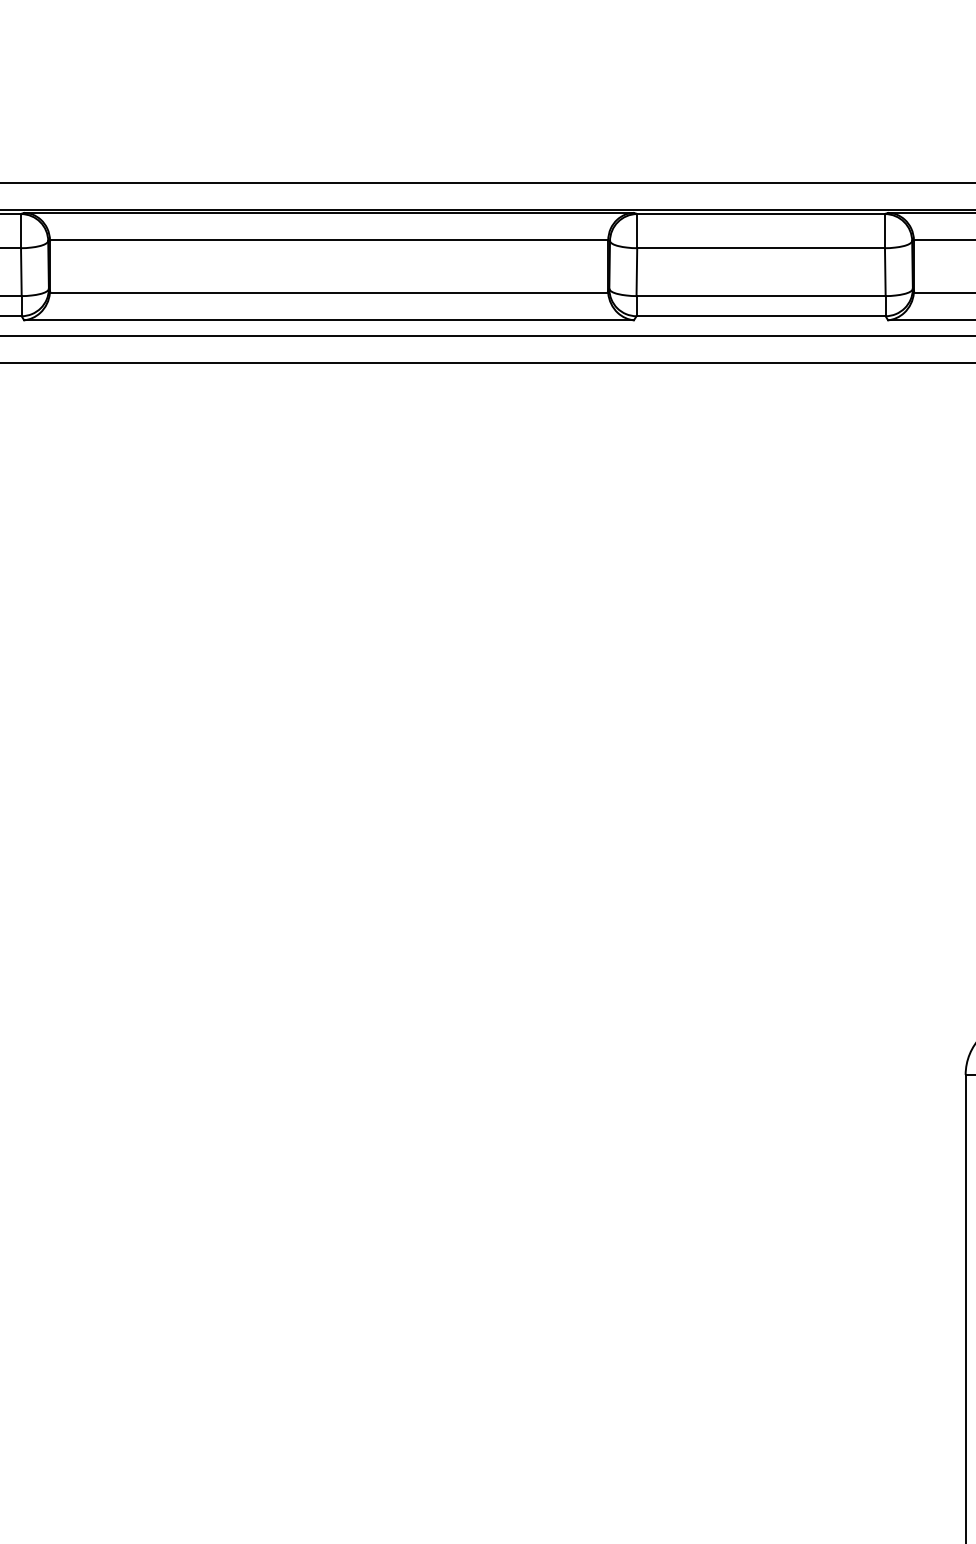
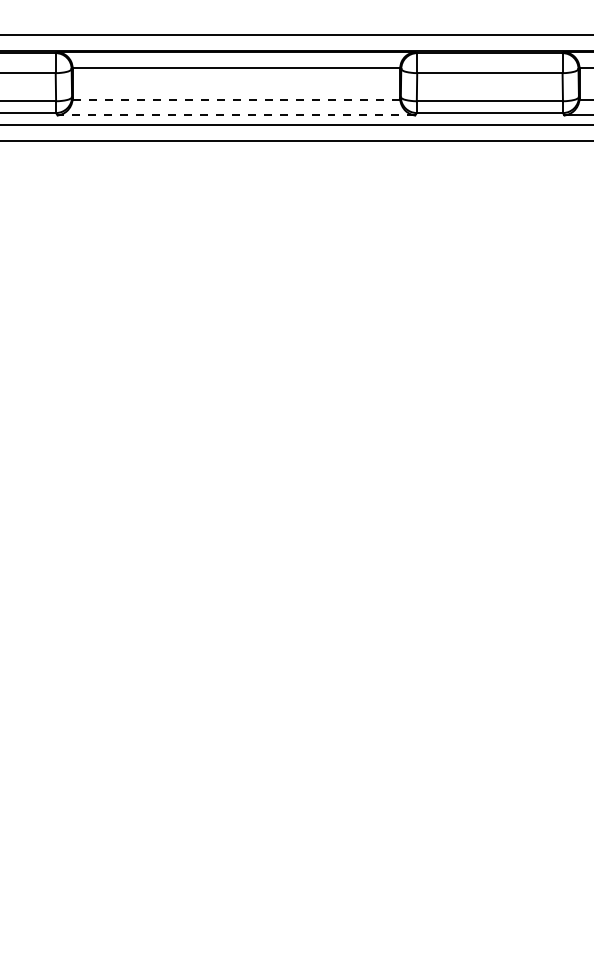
line: (329, 293) -> (236, 99), solid -> dashed
line: (329, 320) -> (236, 115), solid -> dashed

